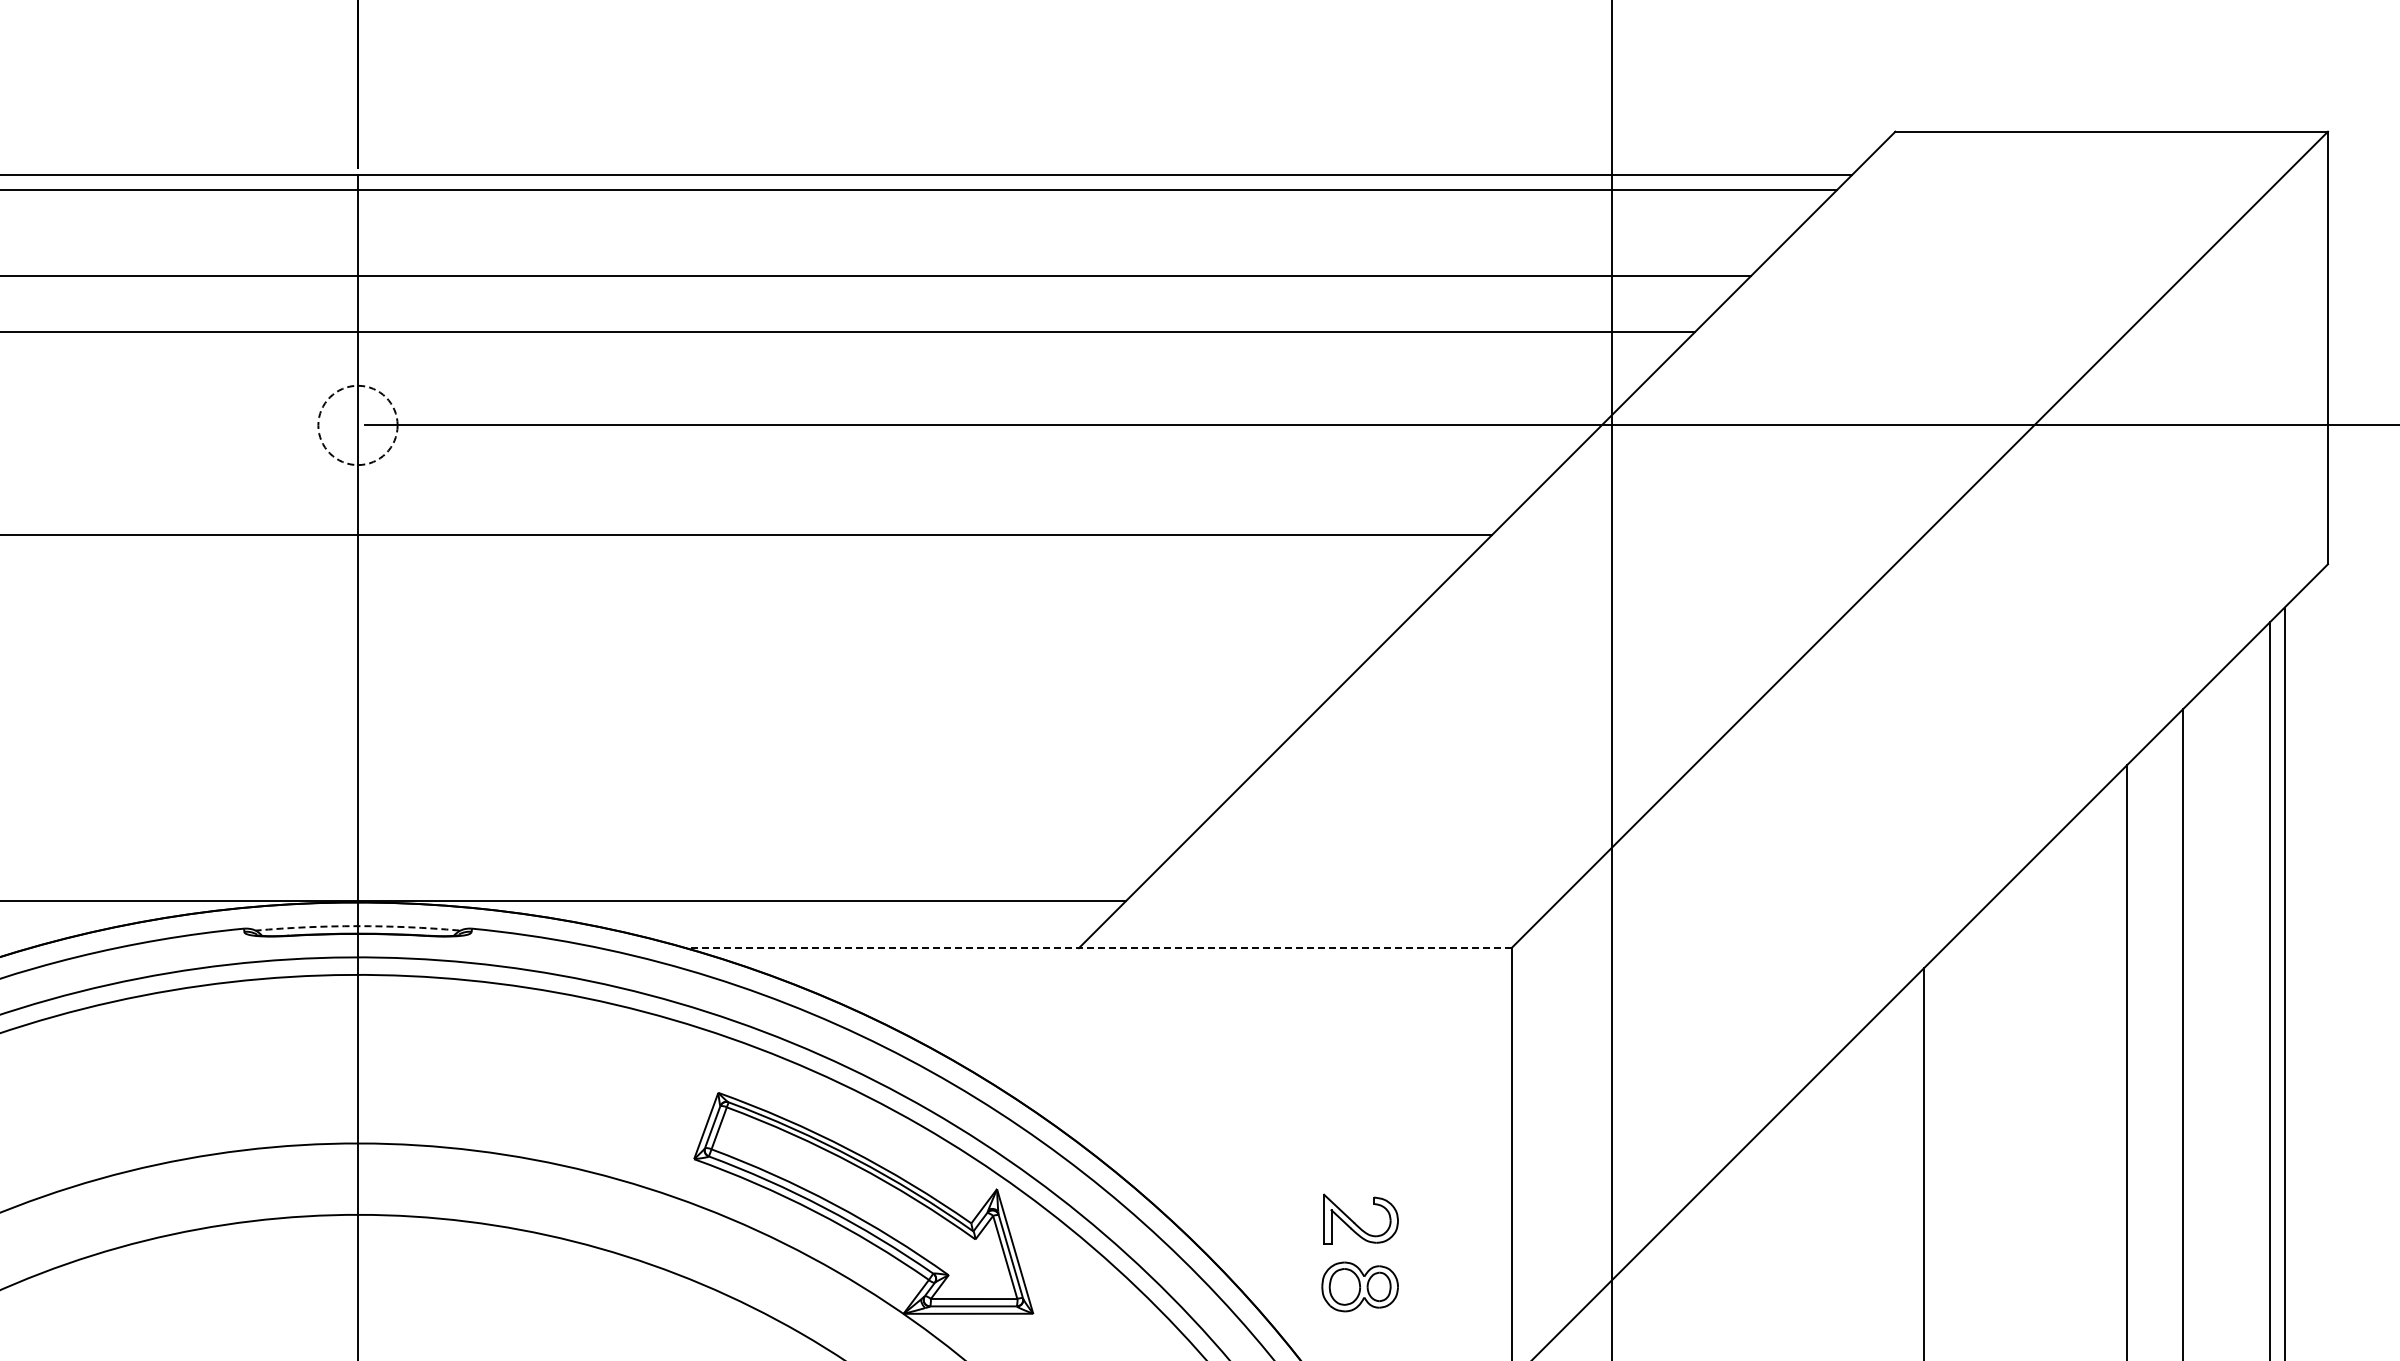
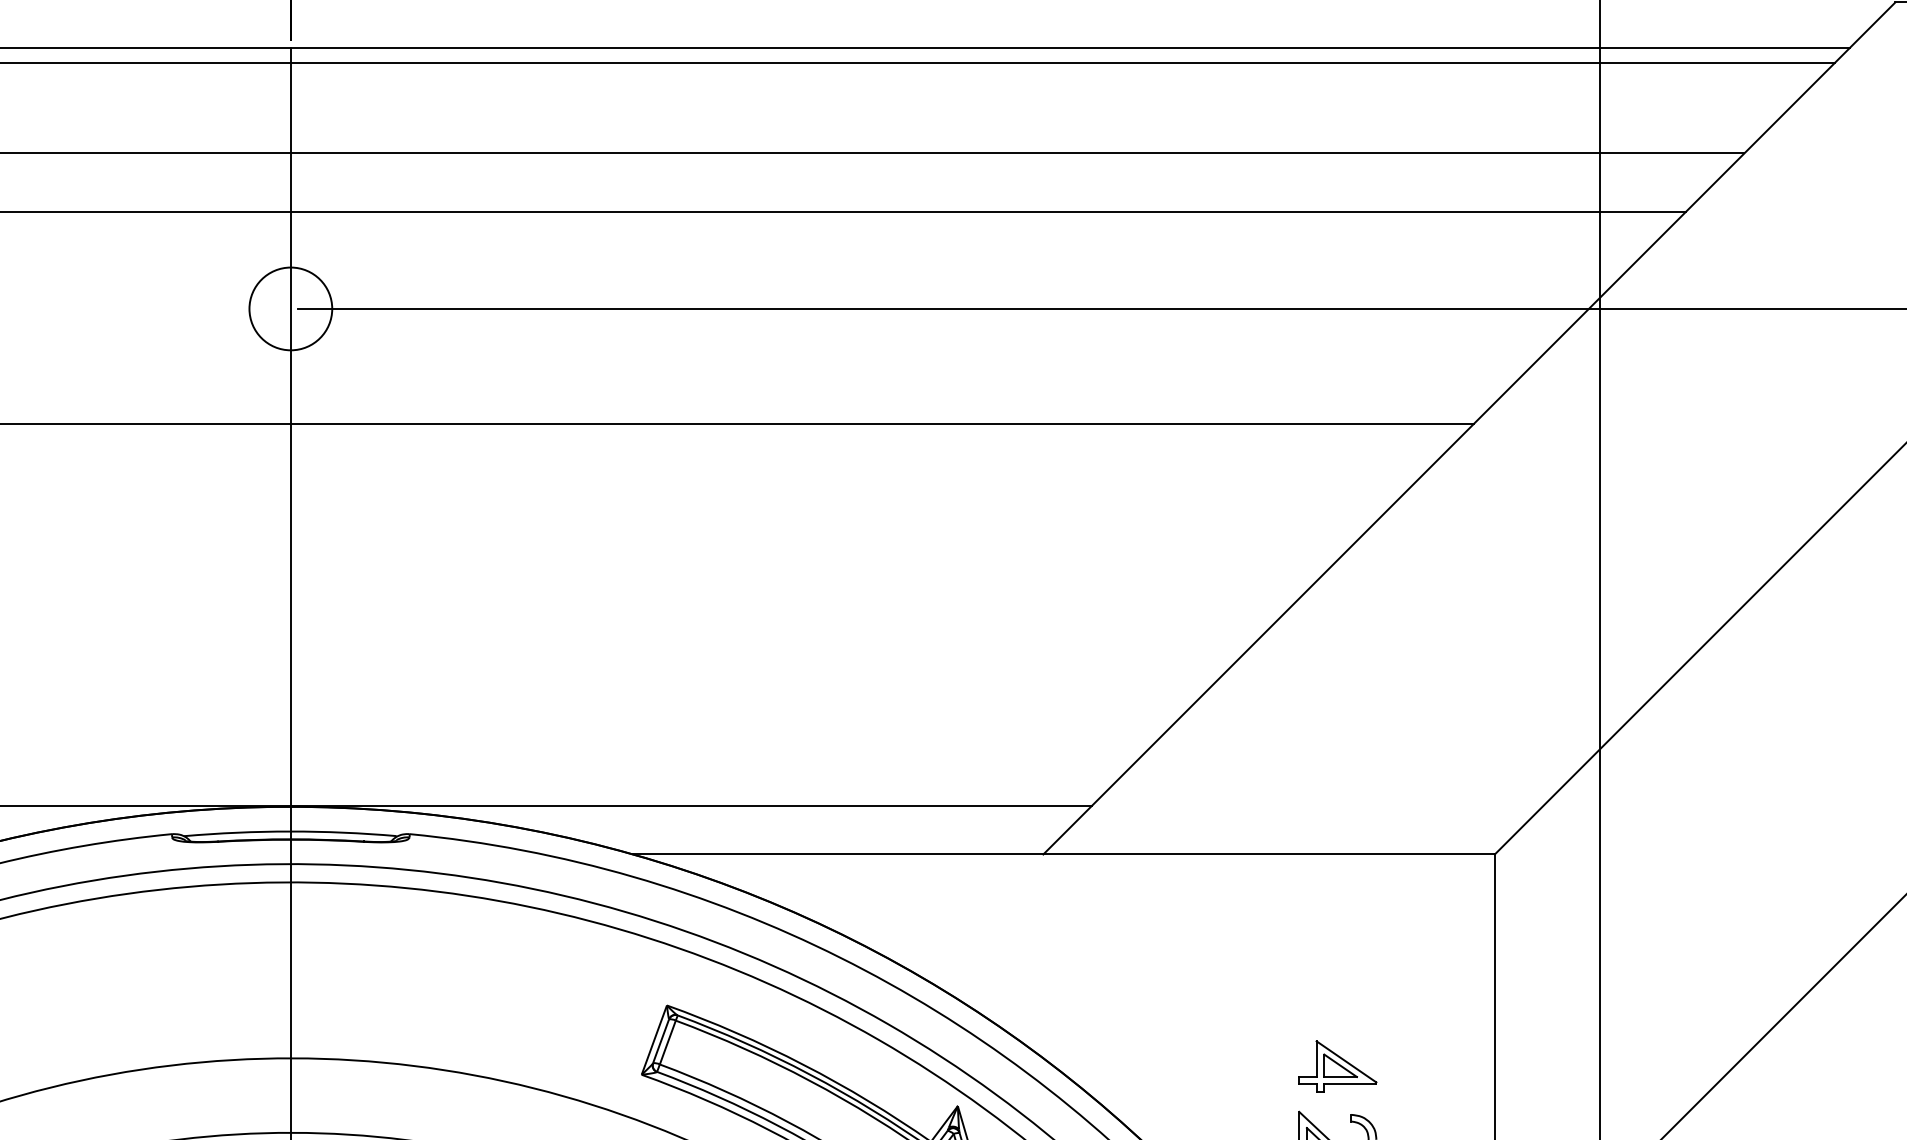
circle: (357, 425) -> (290, 309), dashed -> solid
arc: (357, 926) -> (290, 831), dashed -> solid
line: (1098, 948) -> (1063, 854), dashed -> solid
part: (1361, 1151) -> (1338, 1066), added

